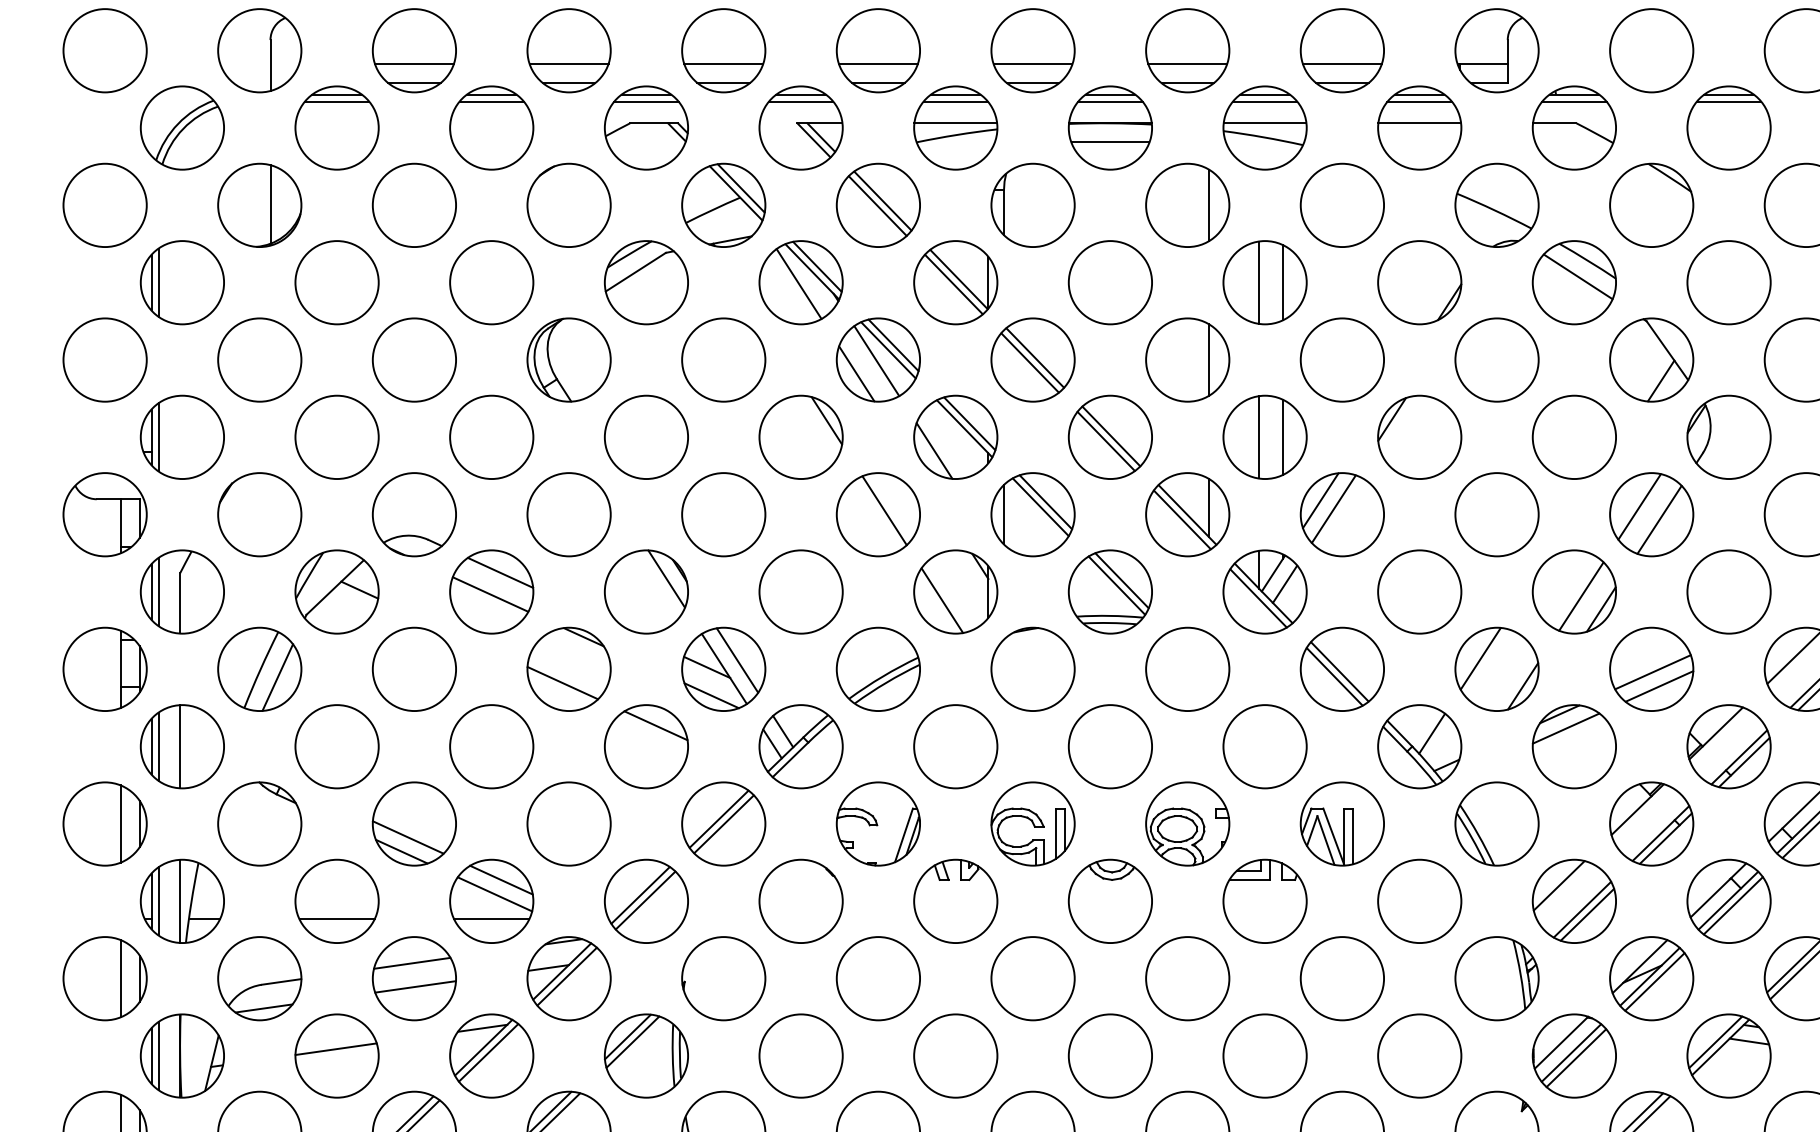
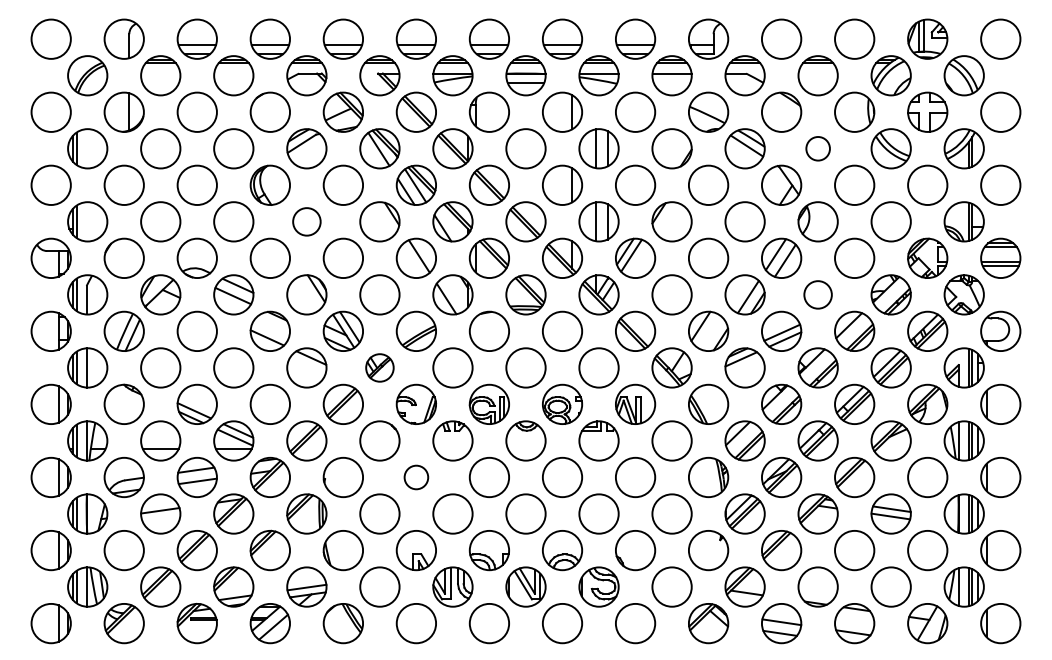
circle: (1727, 282) -> (817, 148), size x0.6
circle: (645, 436) -> (306, 221), size x0.7
circle: (1727, 591) -> (817, 294), size x0.7
part: (800, 745) -> (379, 367), size x0.7
circle: (878, 978) -> (416, 477), size x0.6

